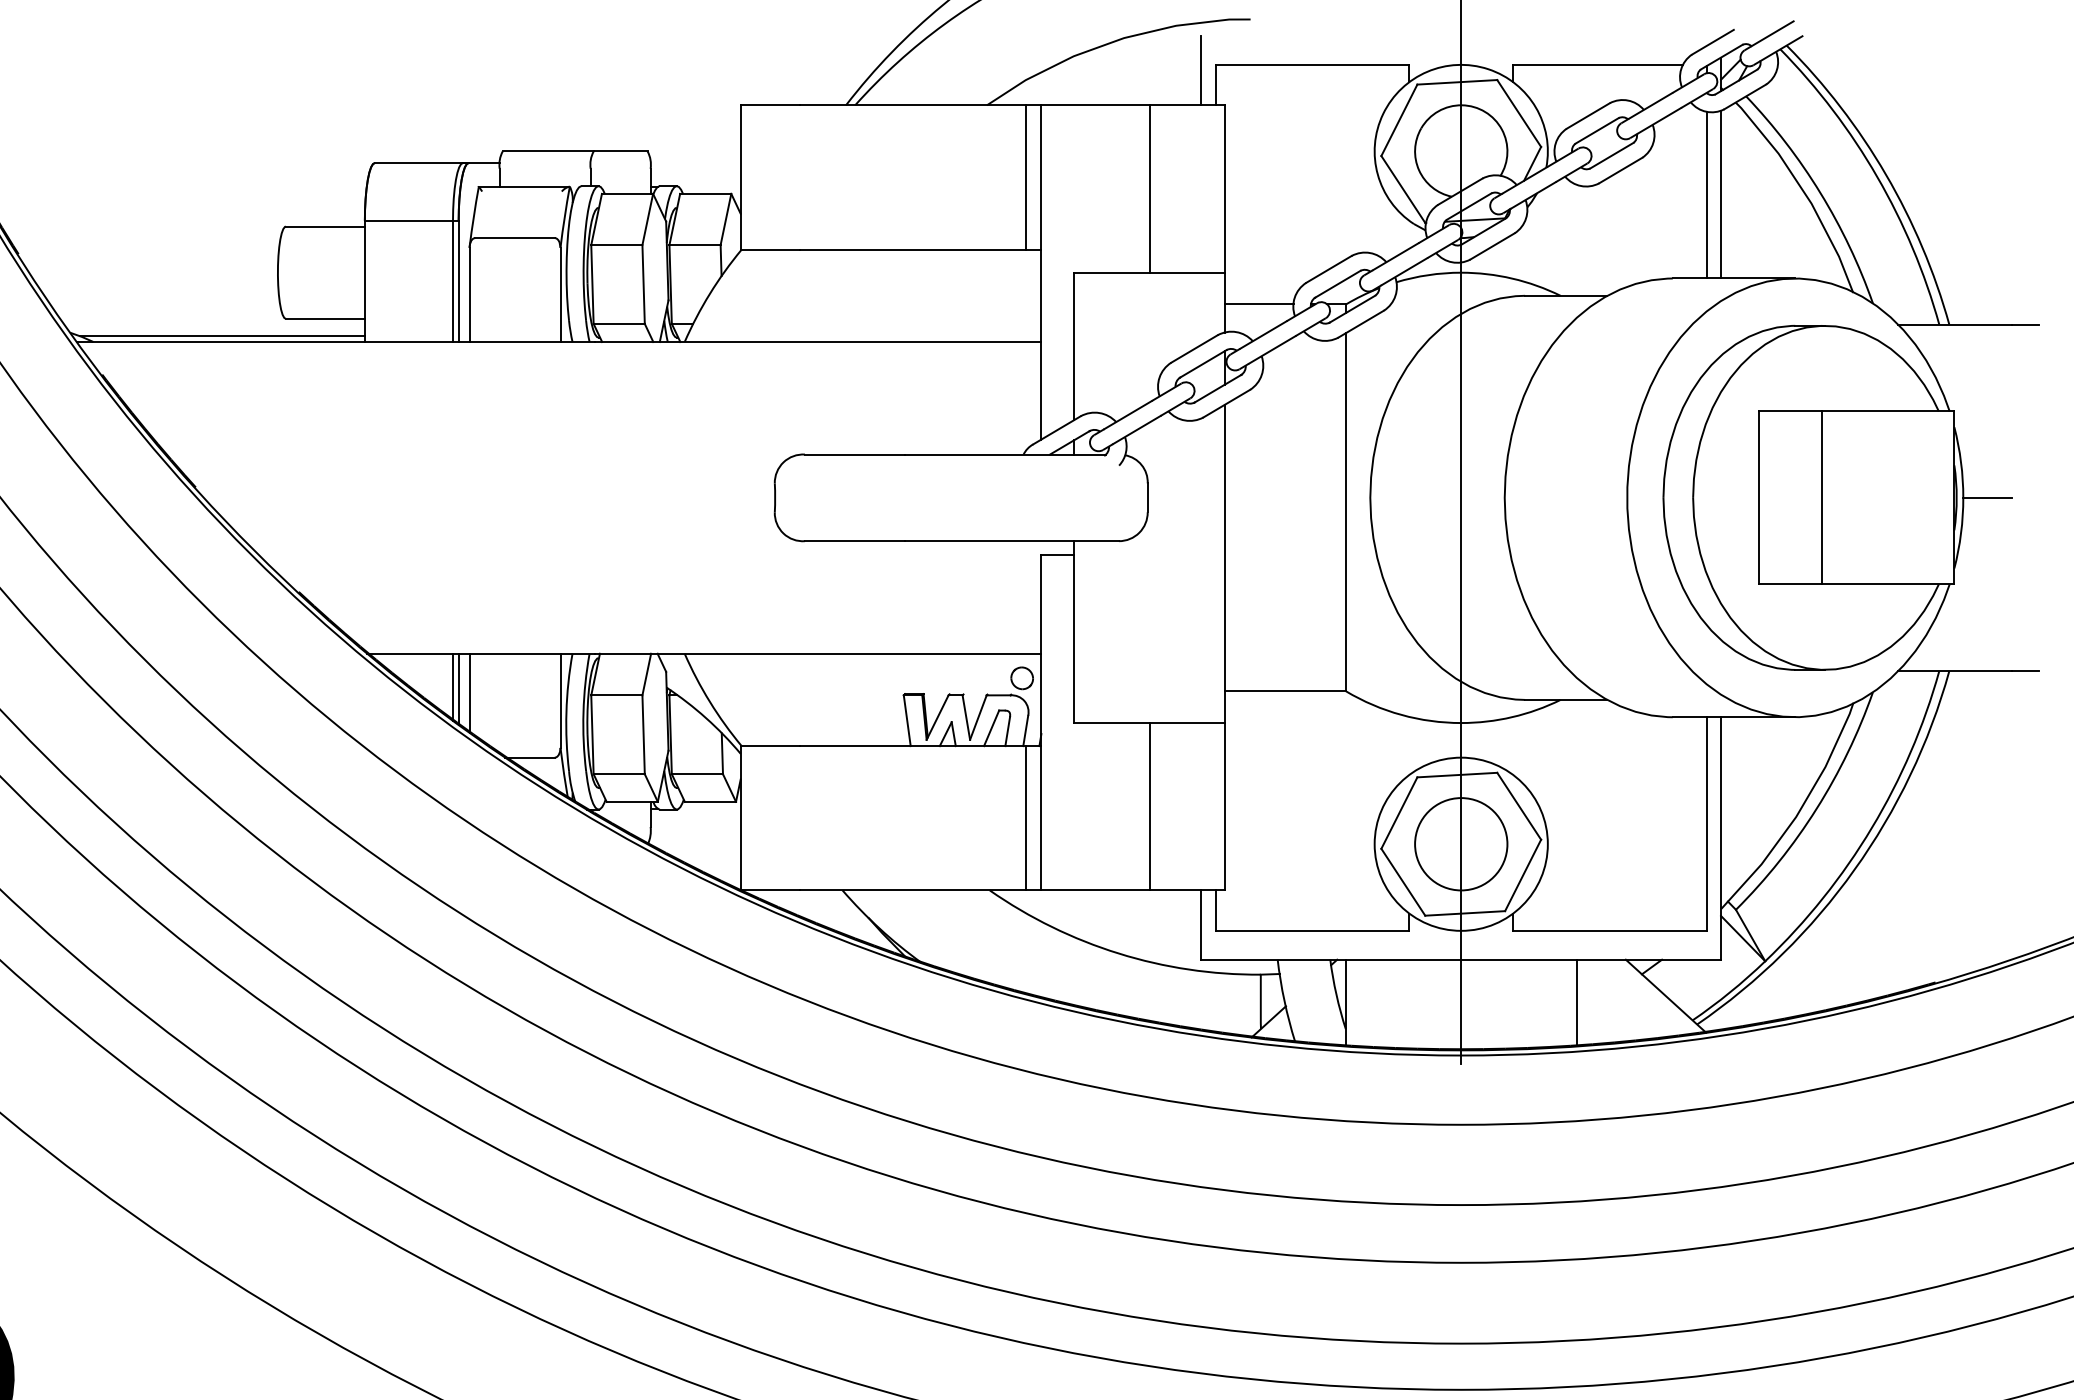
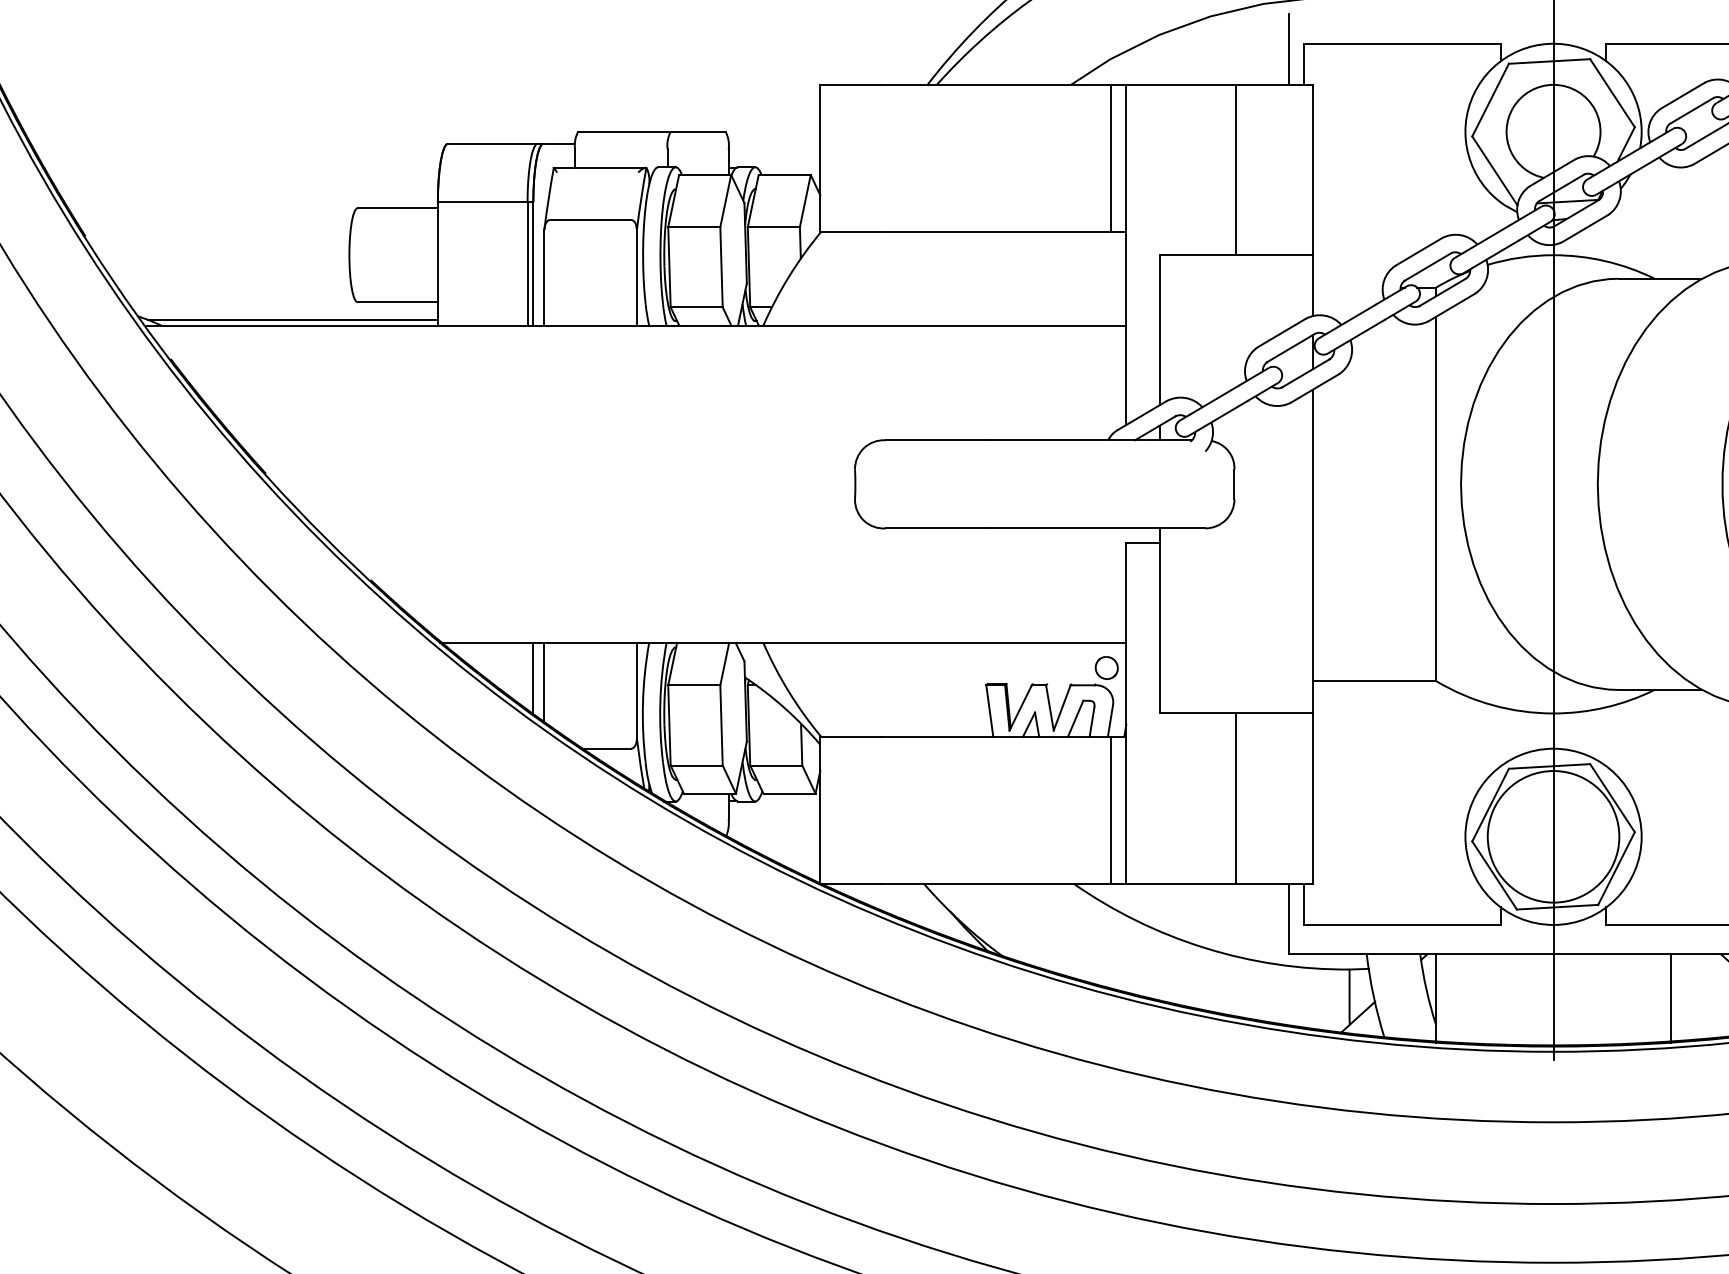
line: (1258, 304) -> (1347, 287), removed
line: (452, 686) -> (527, 676), removed
circle: (1461, 844) -> (1553, 837), size x1.4

